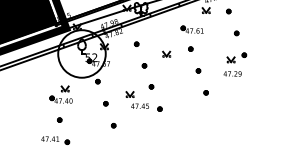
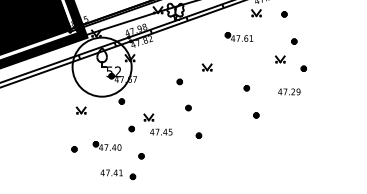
part: (136, 43) -> (169, 54), removed
part: (190, 48) -> (237, 60), removed
part: (230, 59) -> (279, 59), moved
part: (60, 99) -> (106, 145), moved
part: (137, 100) -> (157, 124), moved
part: (55, 140) -> (118, 174), moved

